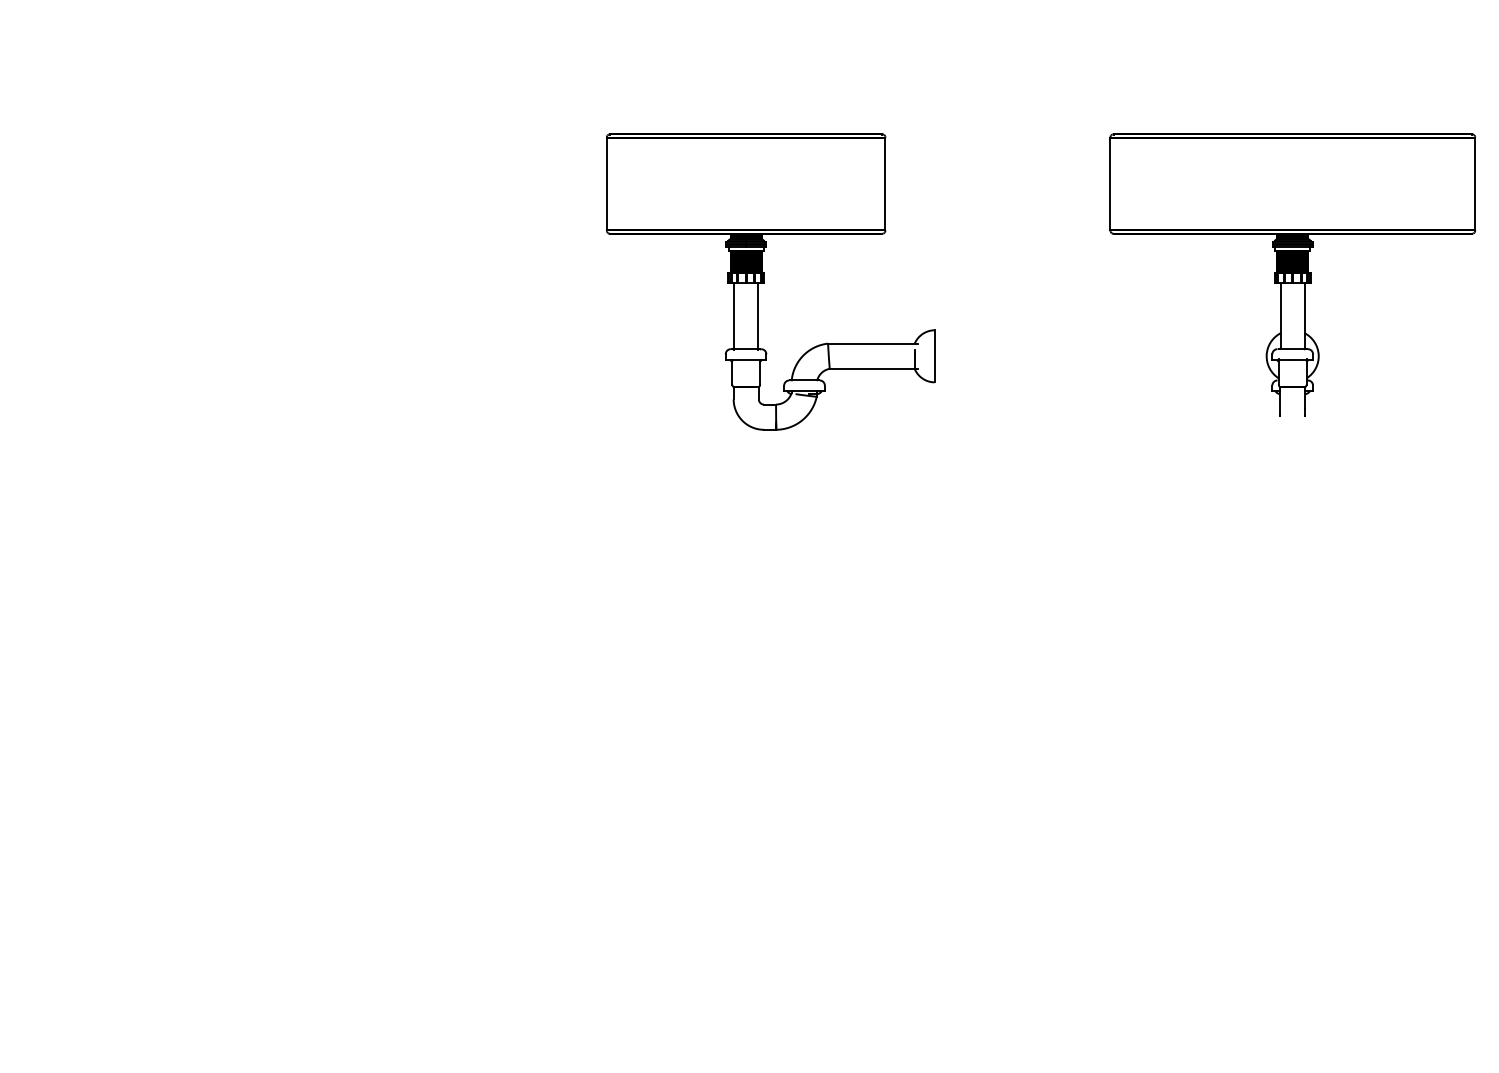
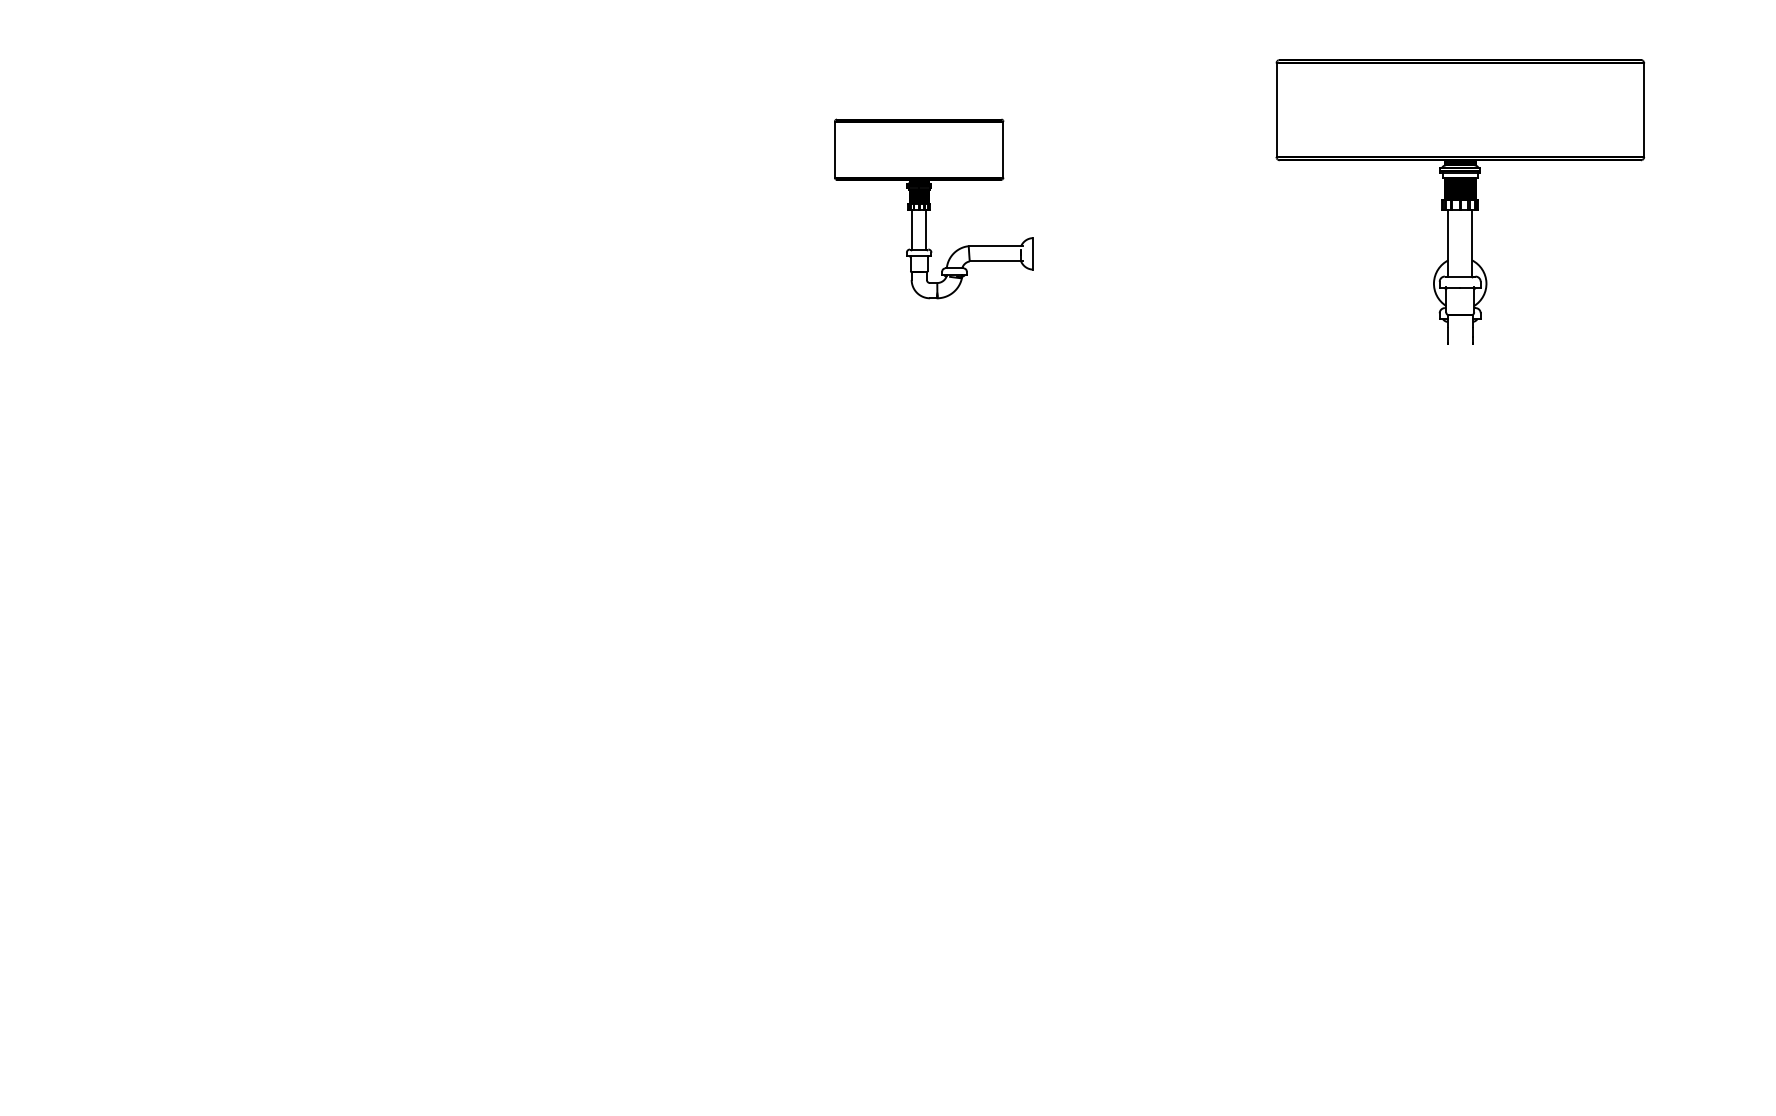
part: (770, 281) -> (933, 208), size x0.6

